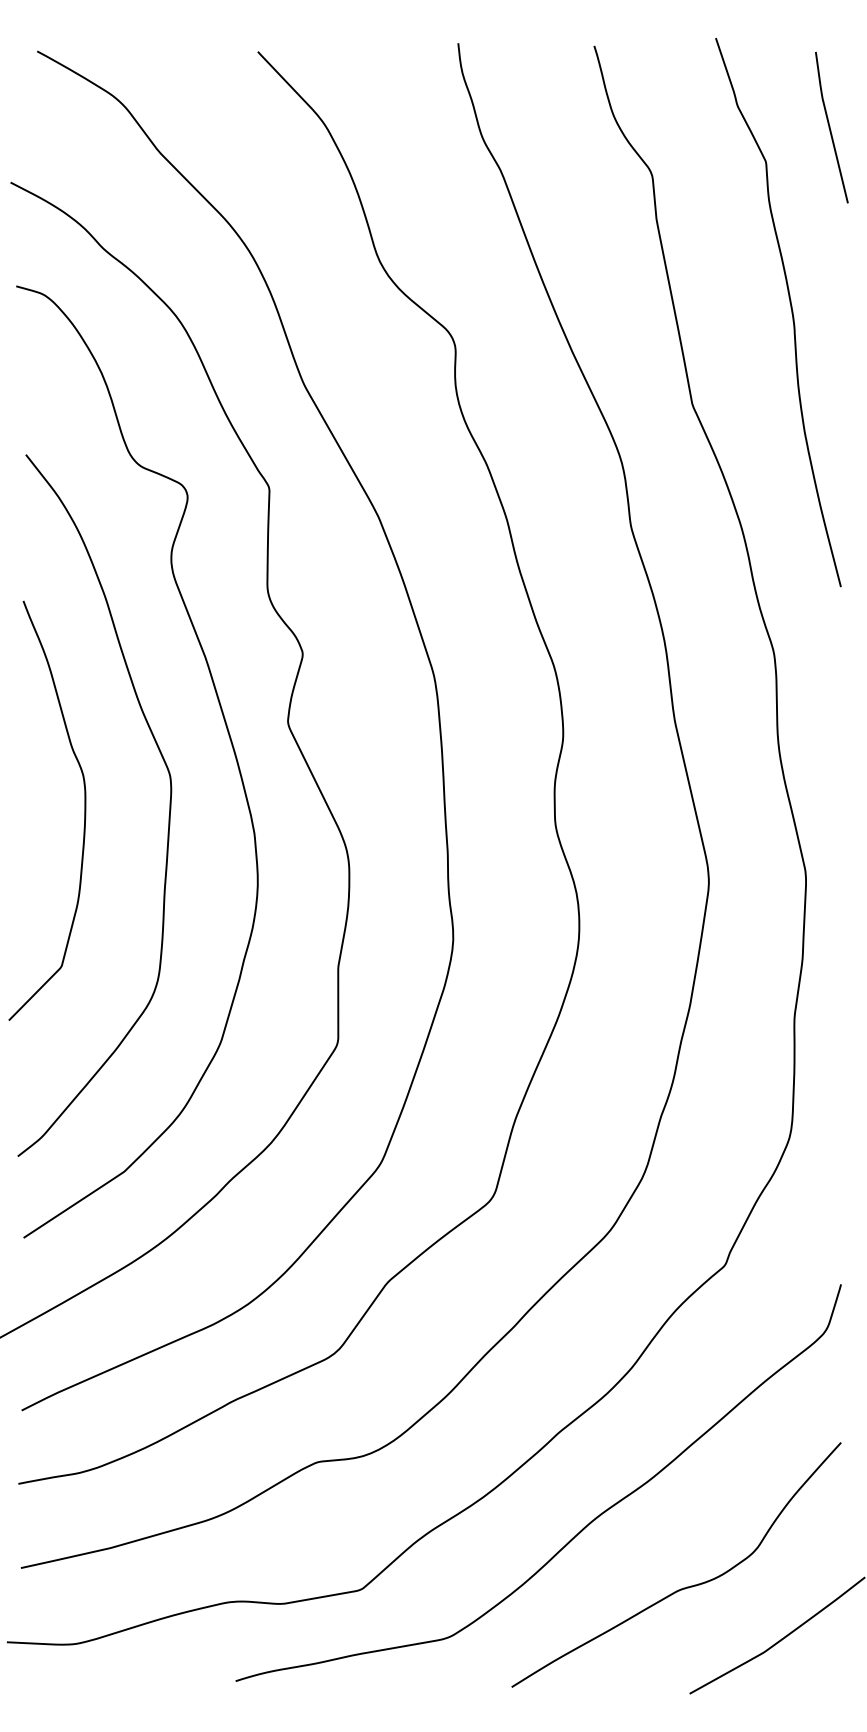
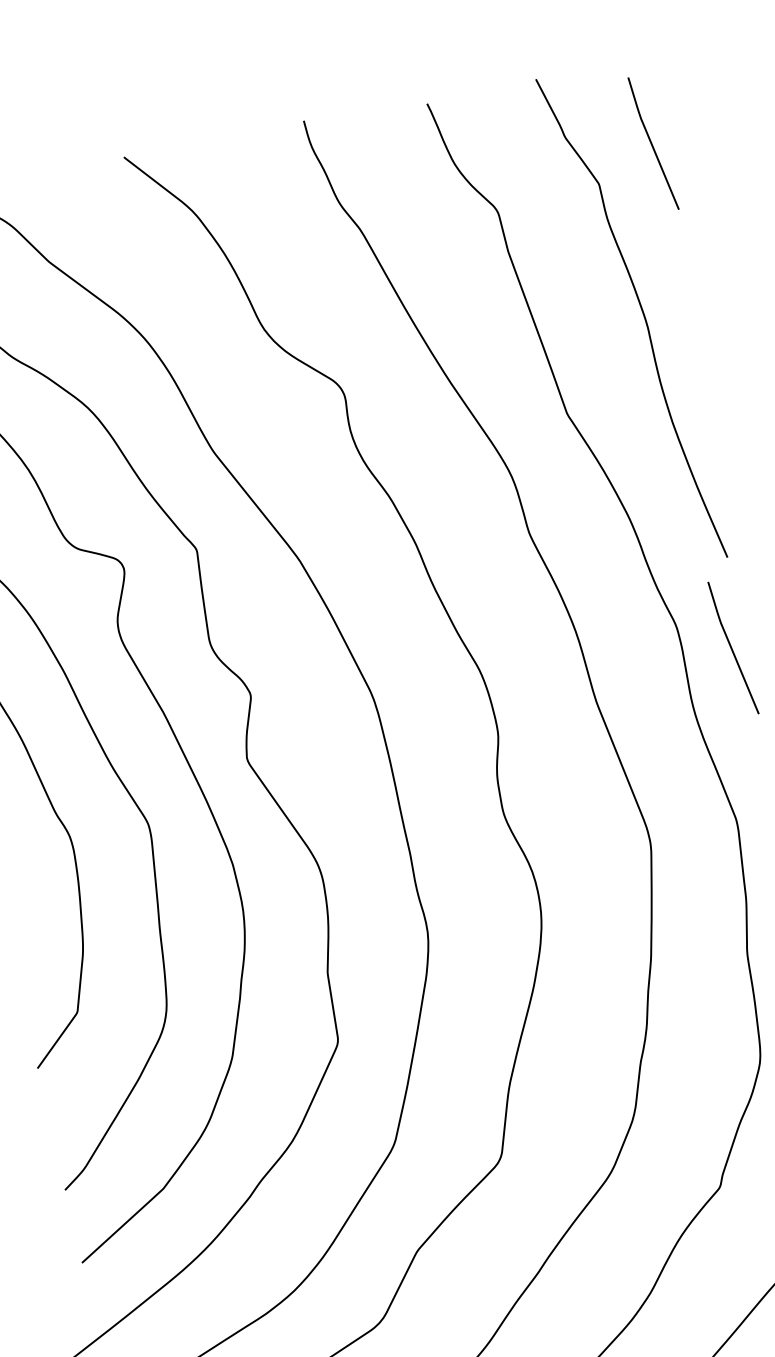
curve: (830, 685) -> (732, 648), added

